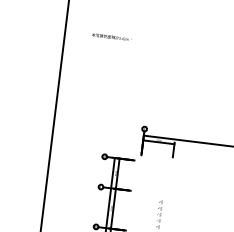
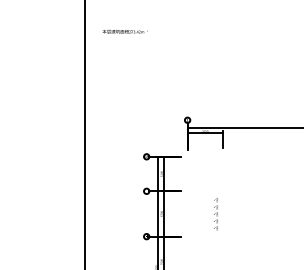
text: (111, 36) -> (124, 31), moved

